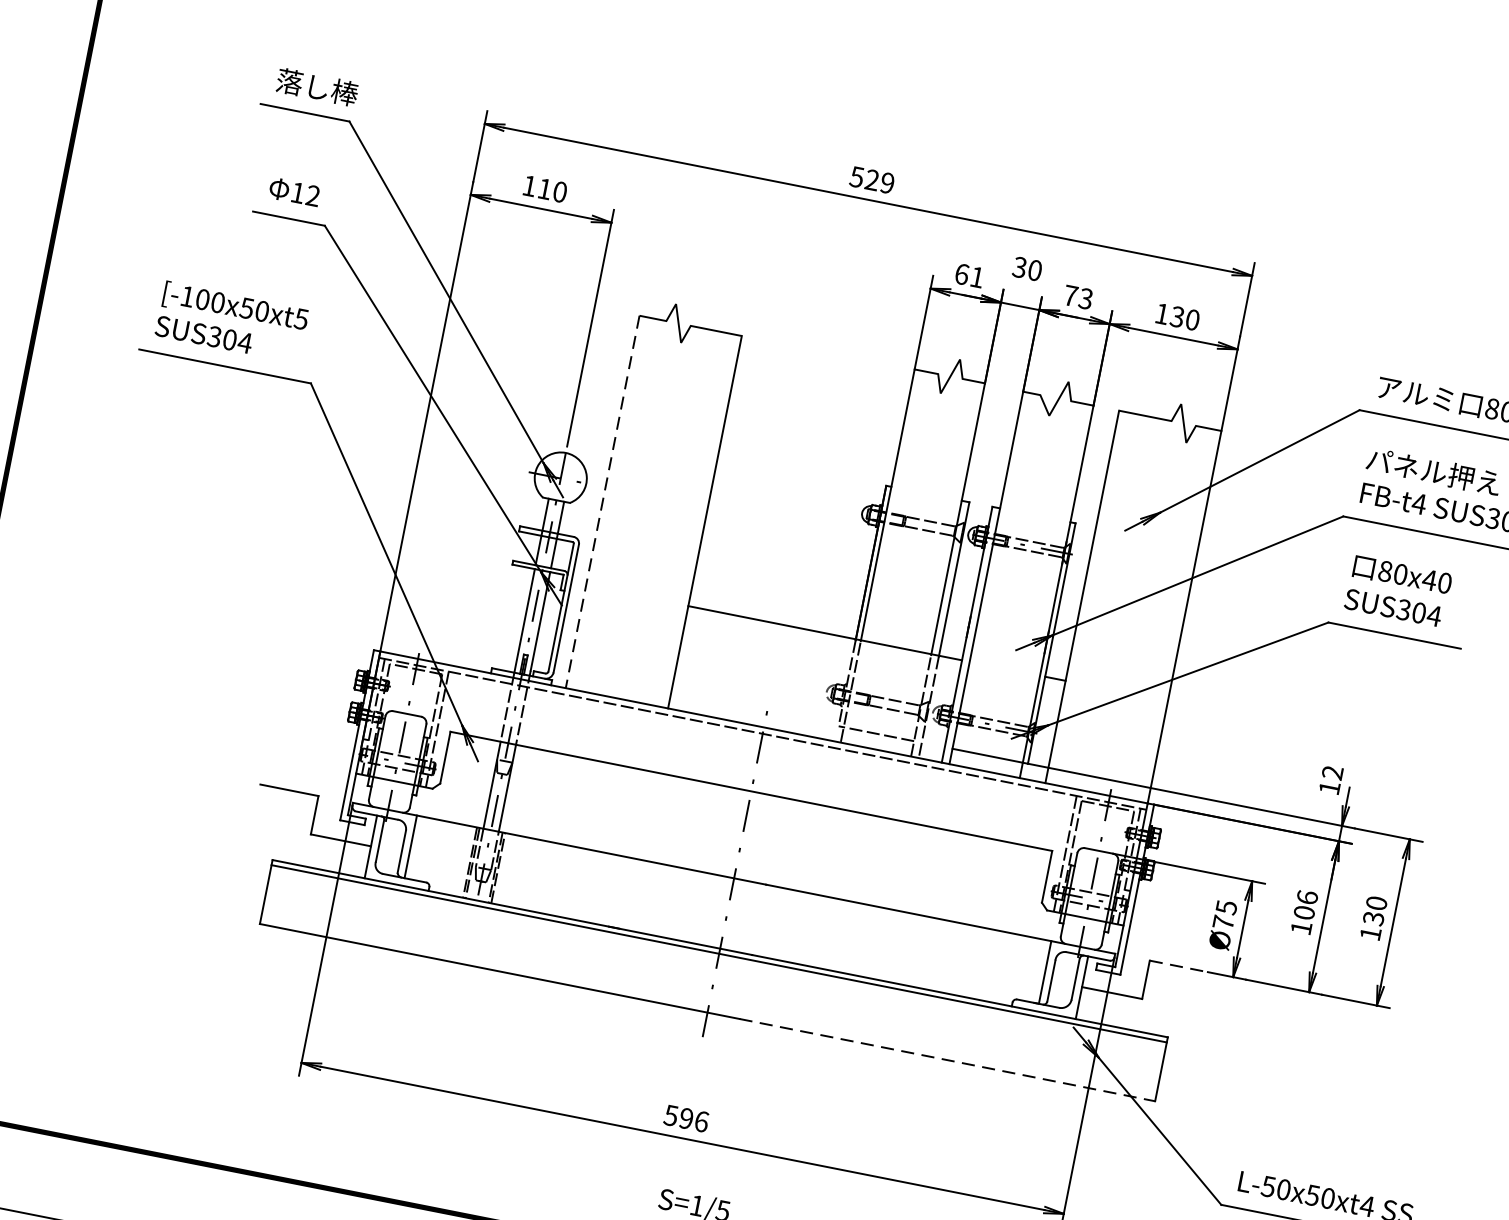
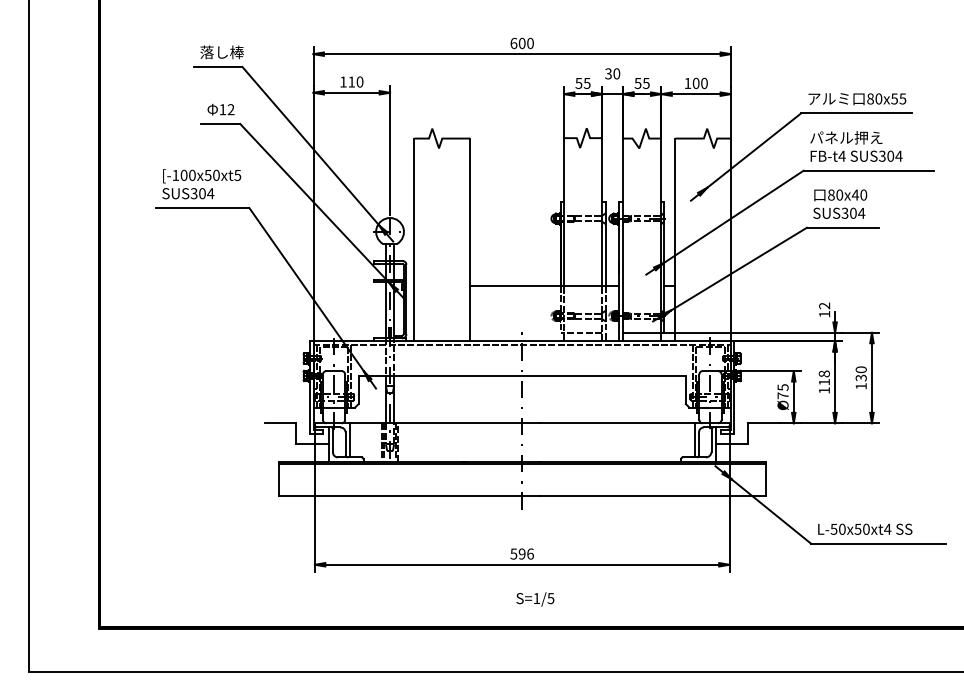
text: (870, 179) -> (521, 43), 529 -> 600
text: (968, 275) -> (582, 83), 61 -> 55
text: (1076, 297) -> (641, 83), 73 -> 55
text: (1176, 316) -> (695, 83), 130 -> 100
line: (602, 503) -> (414, 240), dashed -> solid
text: (1304, 903) -> (823, 377), 106 -> 118
line: (1179, 966) -> (764, 423), dashed -> solid
line: (948, 1060) -> (653, 496), dashed -> solid

